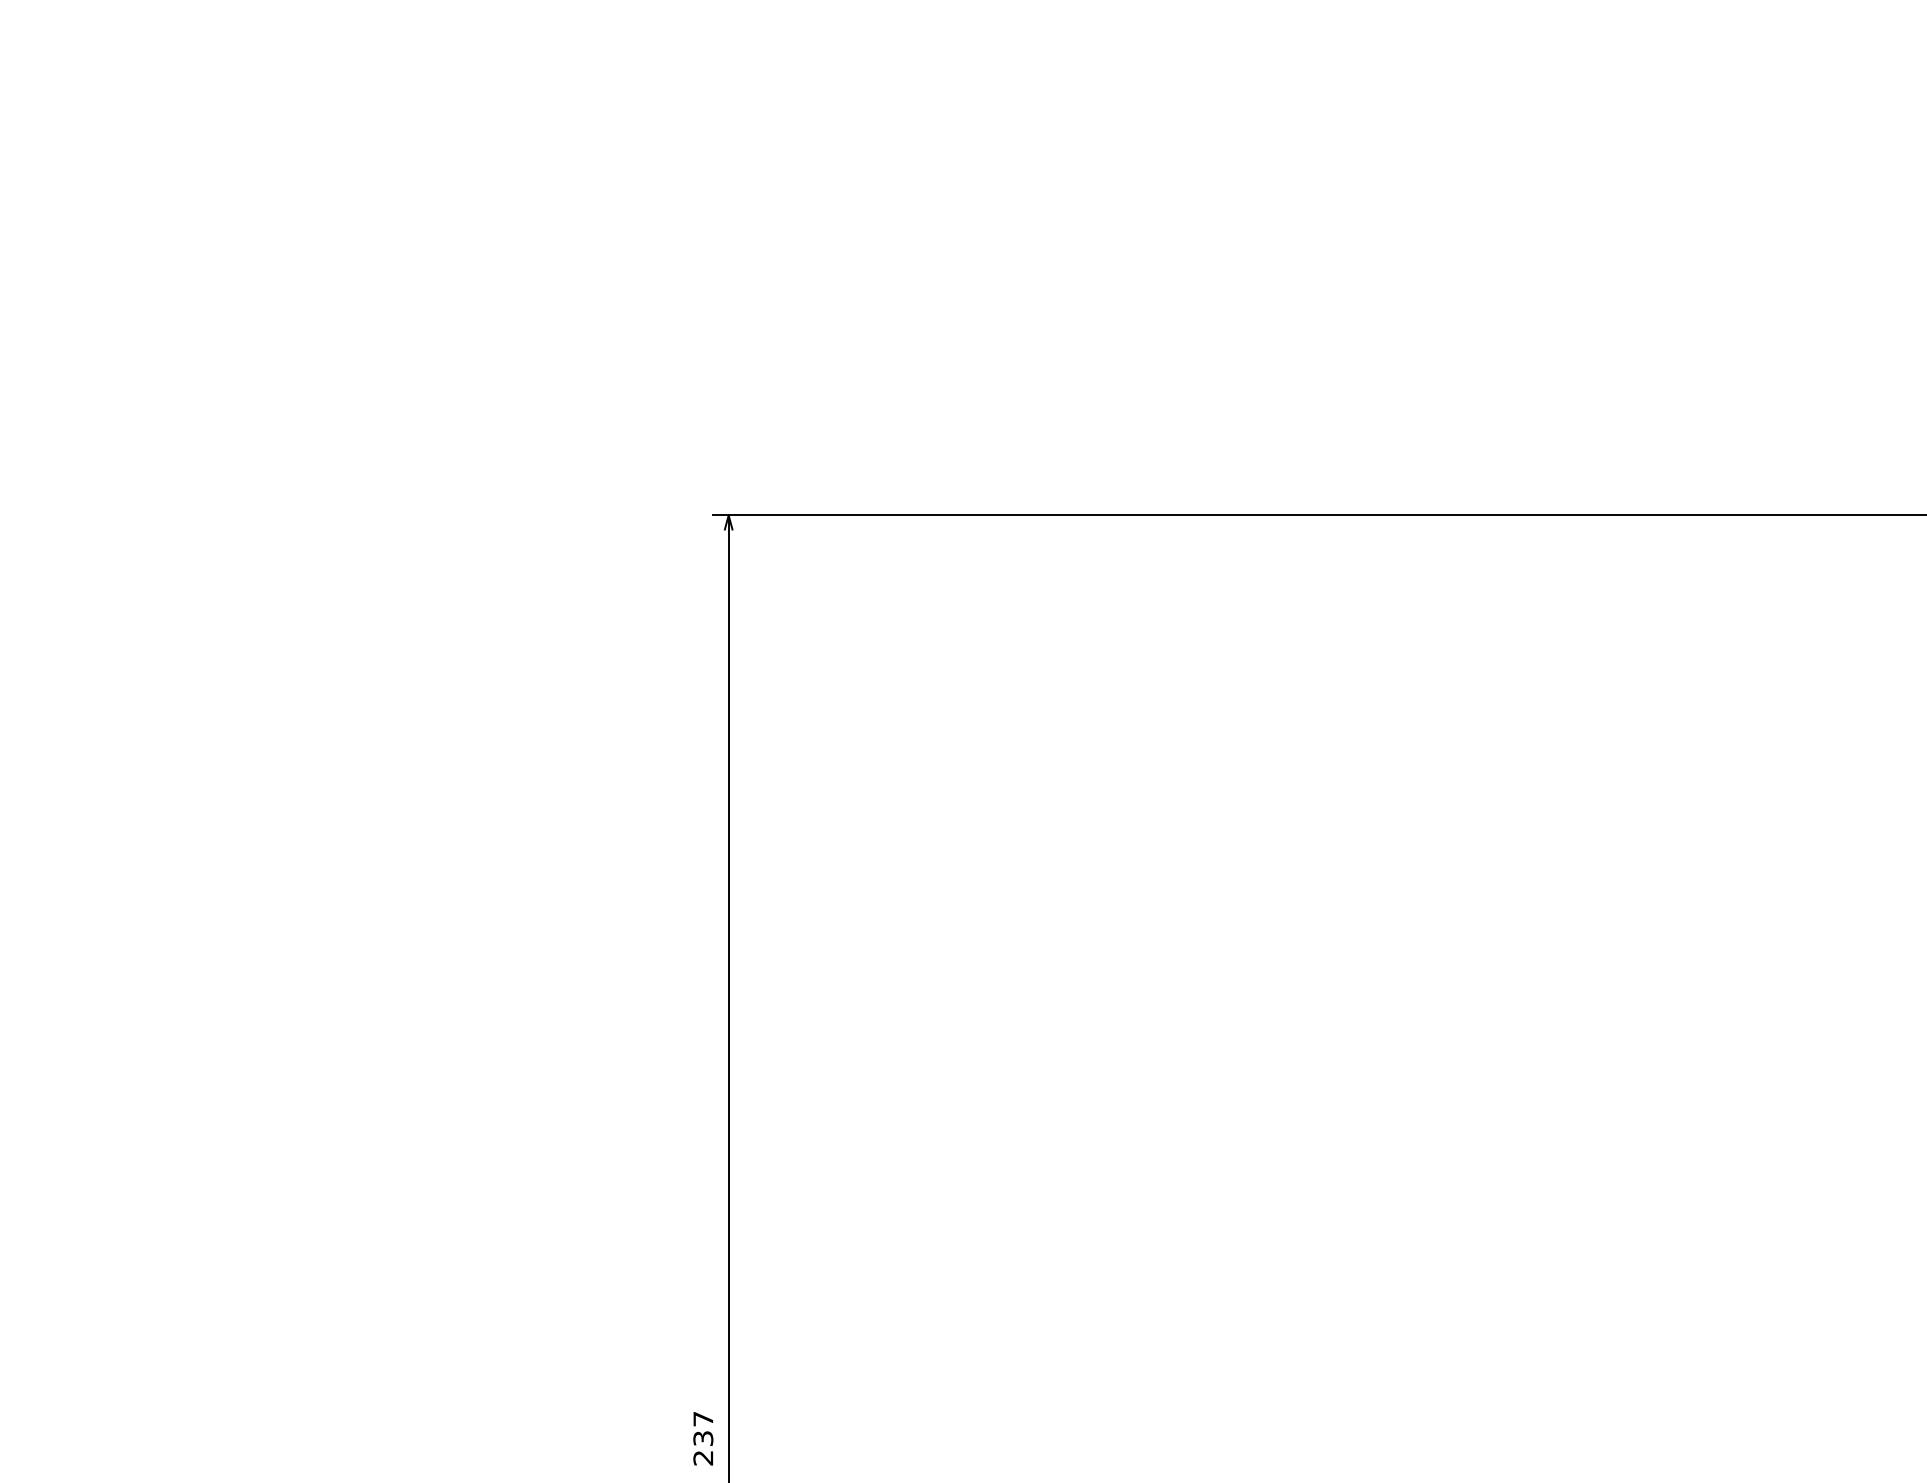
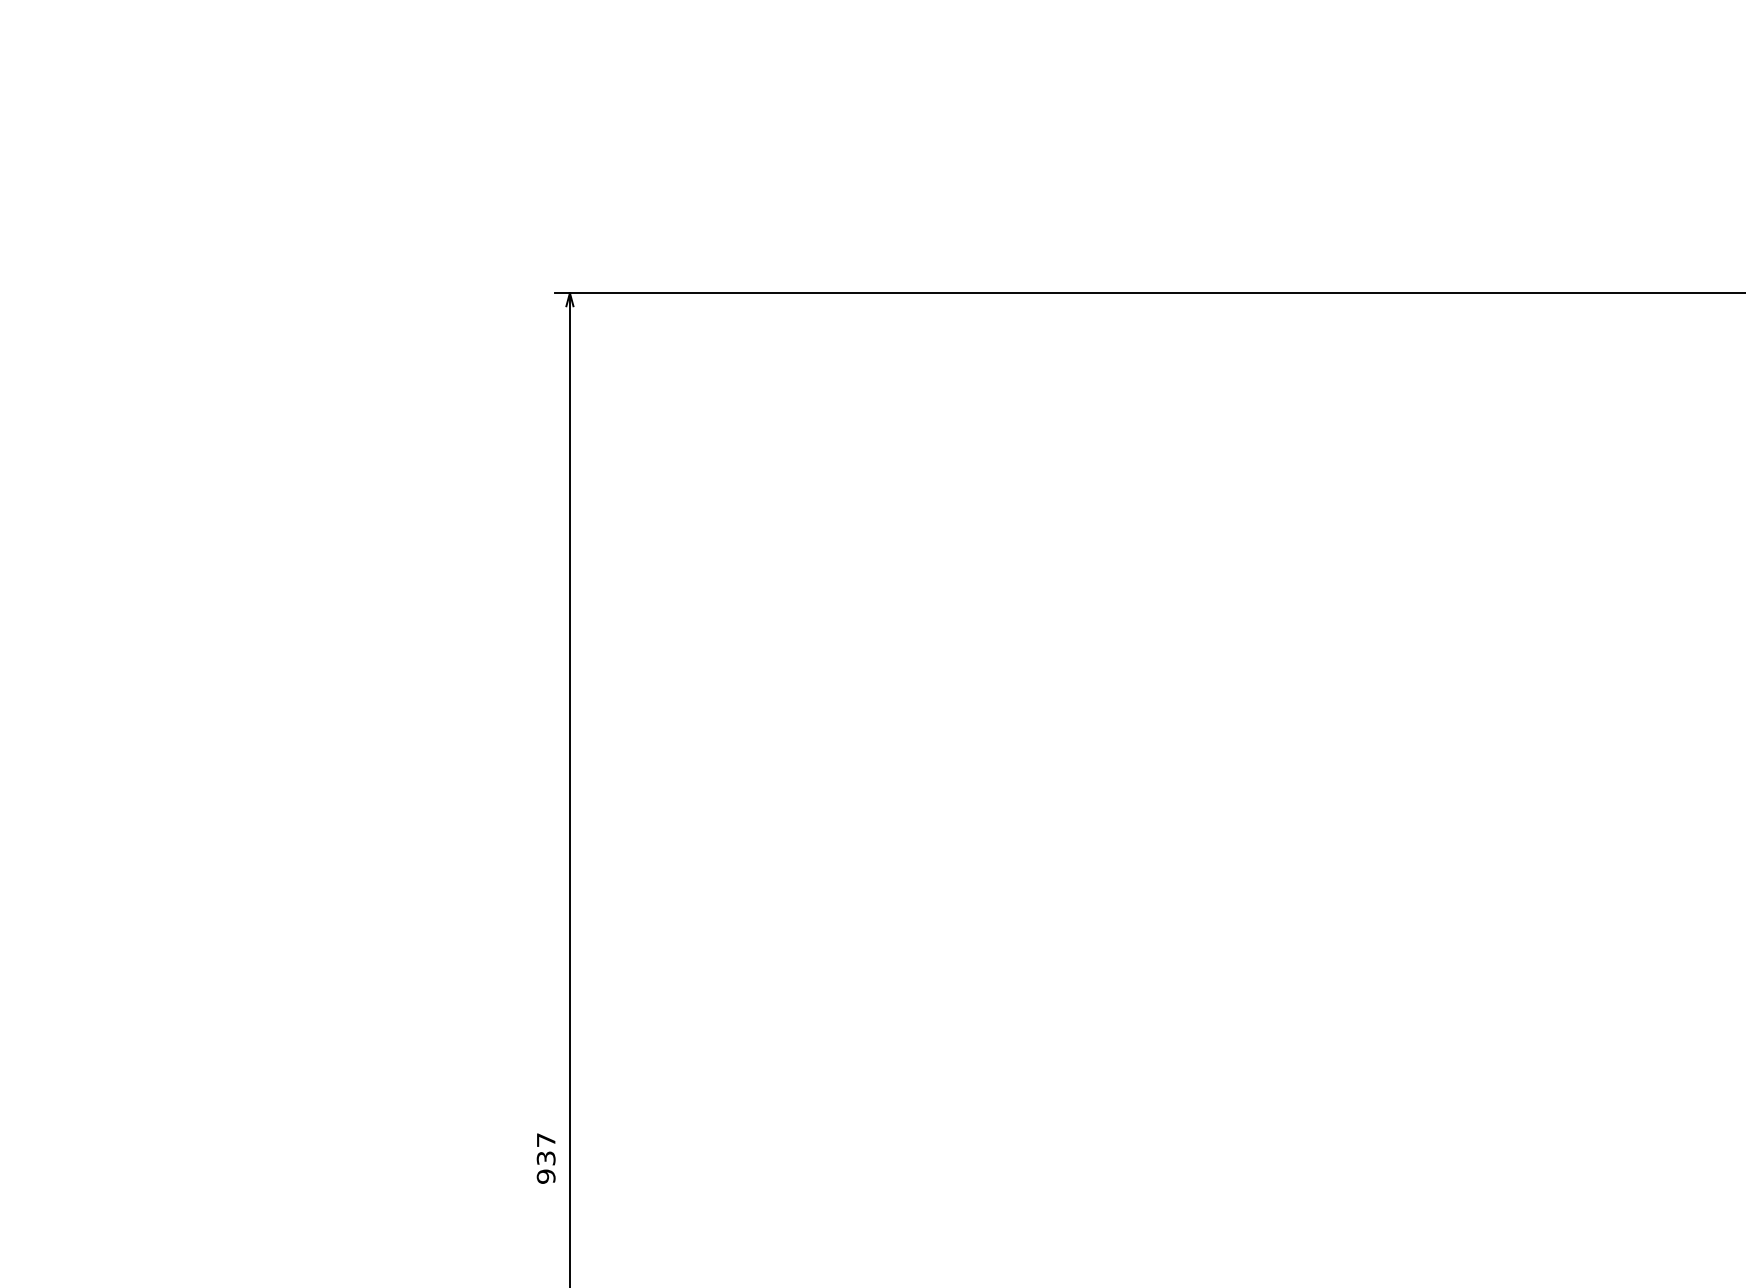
text: (703, 1457) -> (546, 1176), 237 -> 937

